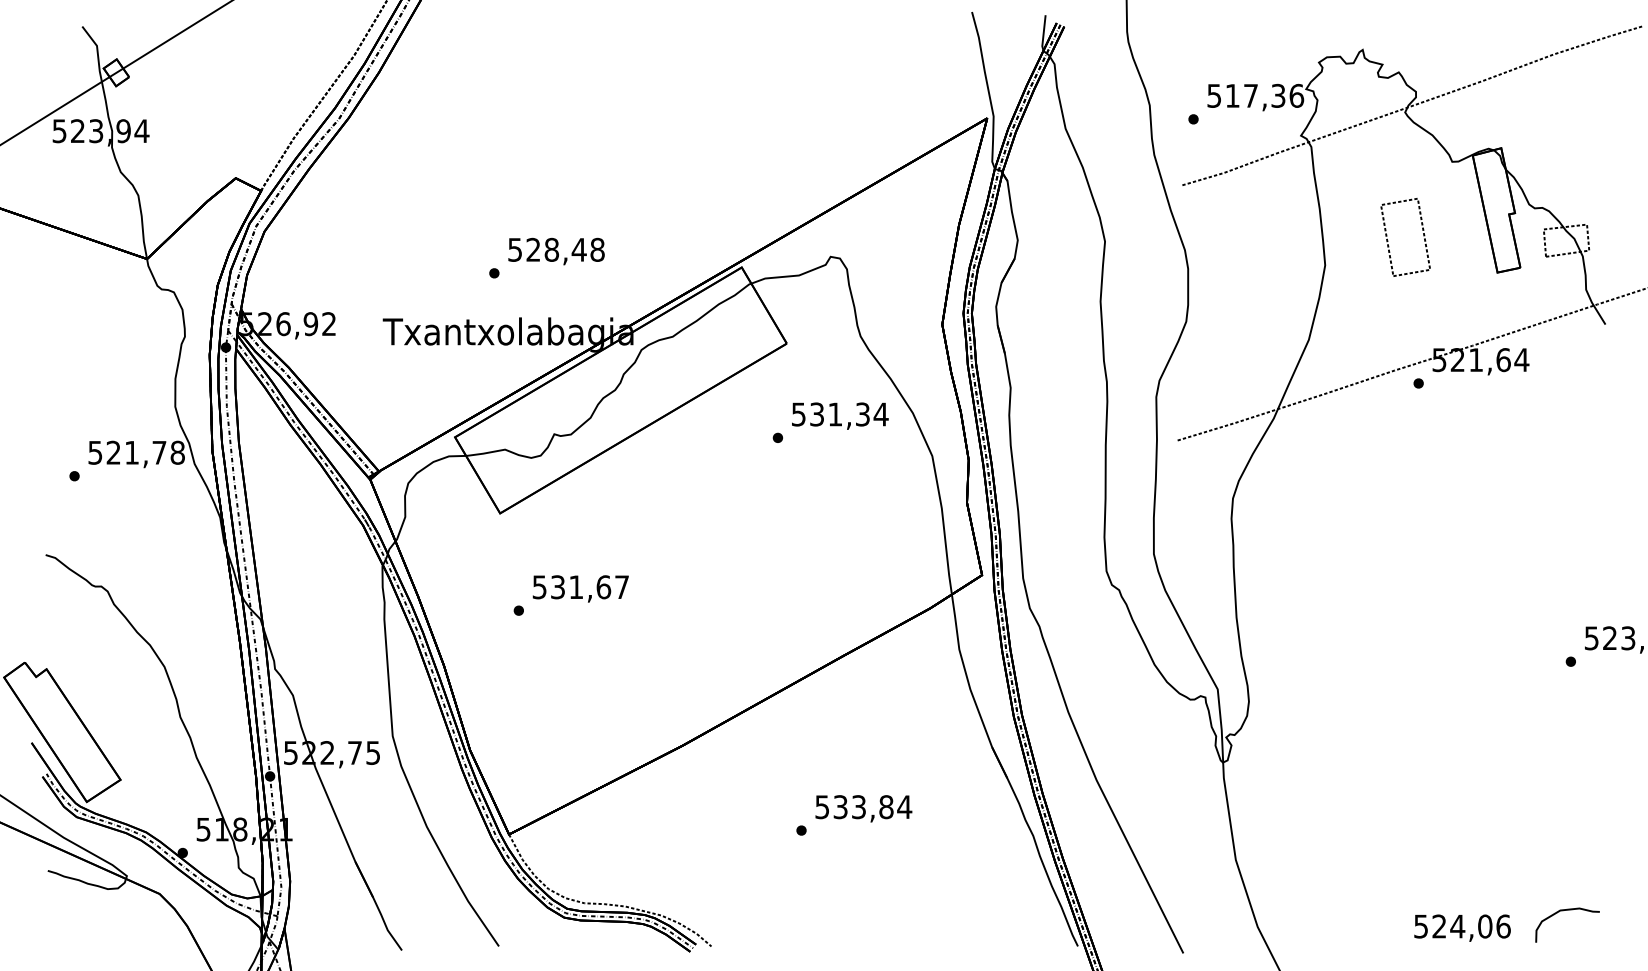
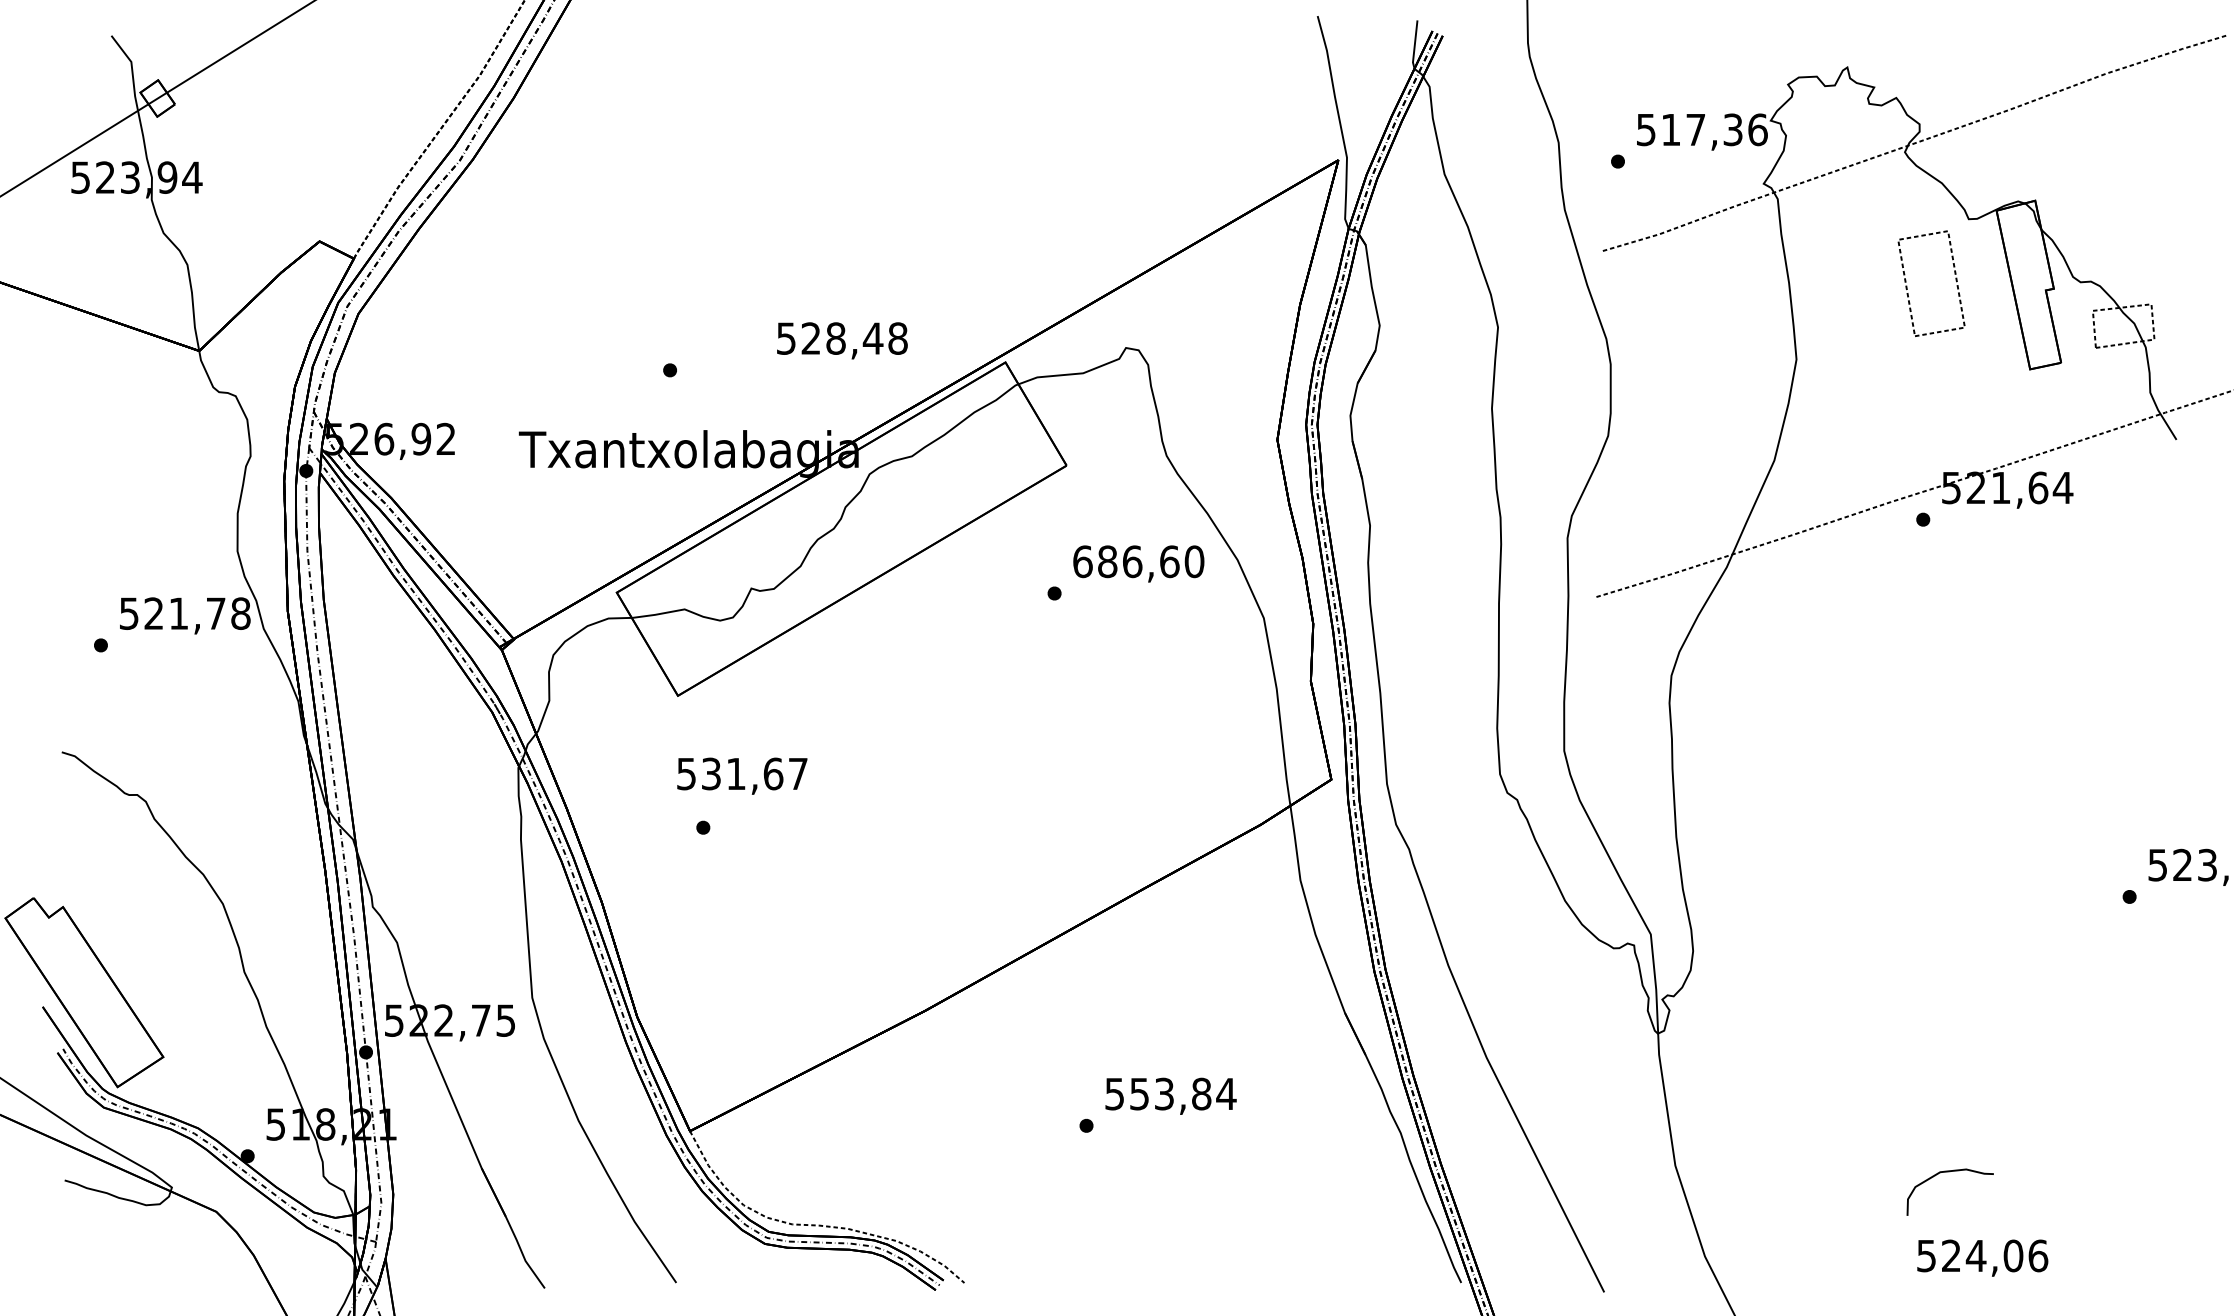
part: (1423, 235) -> (1955, 280), moved
text: (556, 251) -> (842, 340), moved
text: (839, 414) -> (1138, 561), 531,34 -> 686,60
text: (580, 588) -> (742, 775), moved
text: (840, 806) -> (1139, 1093), 533,84 -> 553,84
curve: (1567, 910) -> (1949, 1172), moved

